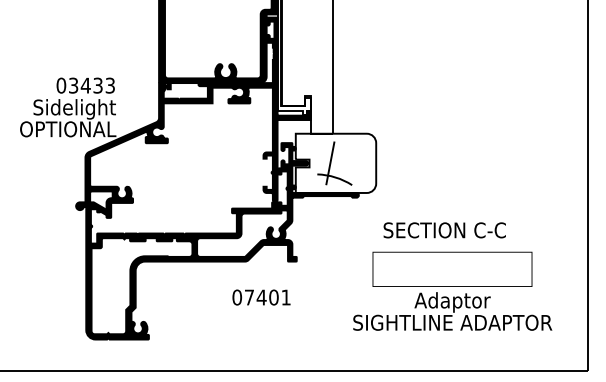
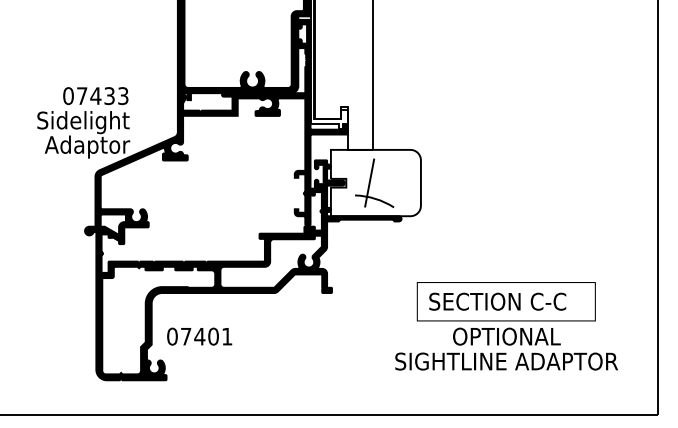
text: (73, 85) -> (82, 95), 03433 -> 07433
text: (68, 130) -> (76, 146), OPTIONAL -> Adaptor
text: (444, 230) -> (497, 301), moved
text: (261, 297) -> (199, 336), moved
text: (452, 302) -> (506, 338), Adaptor -> OPTIONAL

